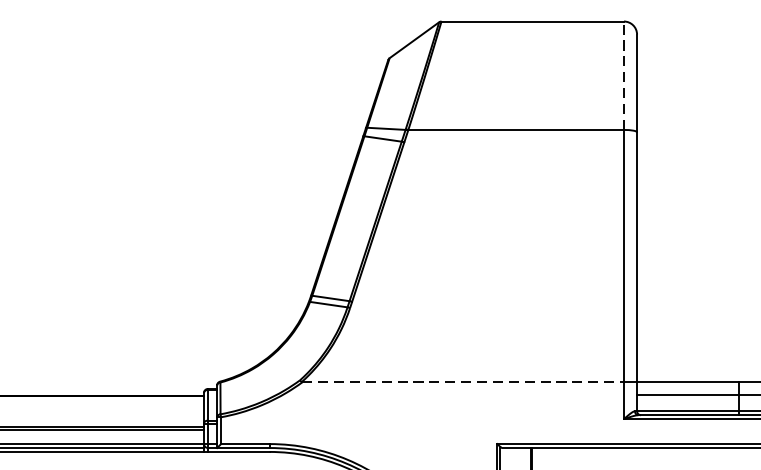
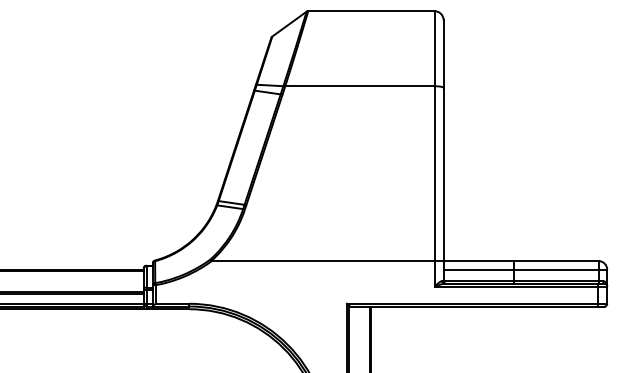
line: (623, 75) -> (434, 48), dashed -> solid
line: (463, 383) -> (323, 261), dashed -> solid

